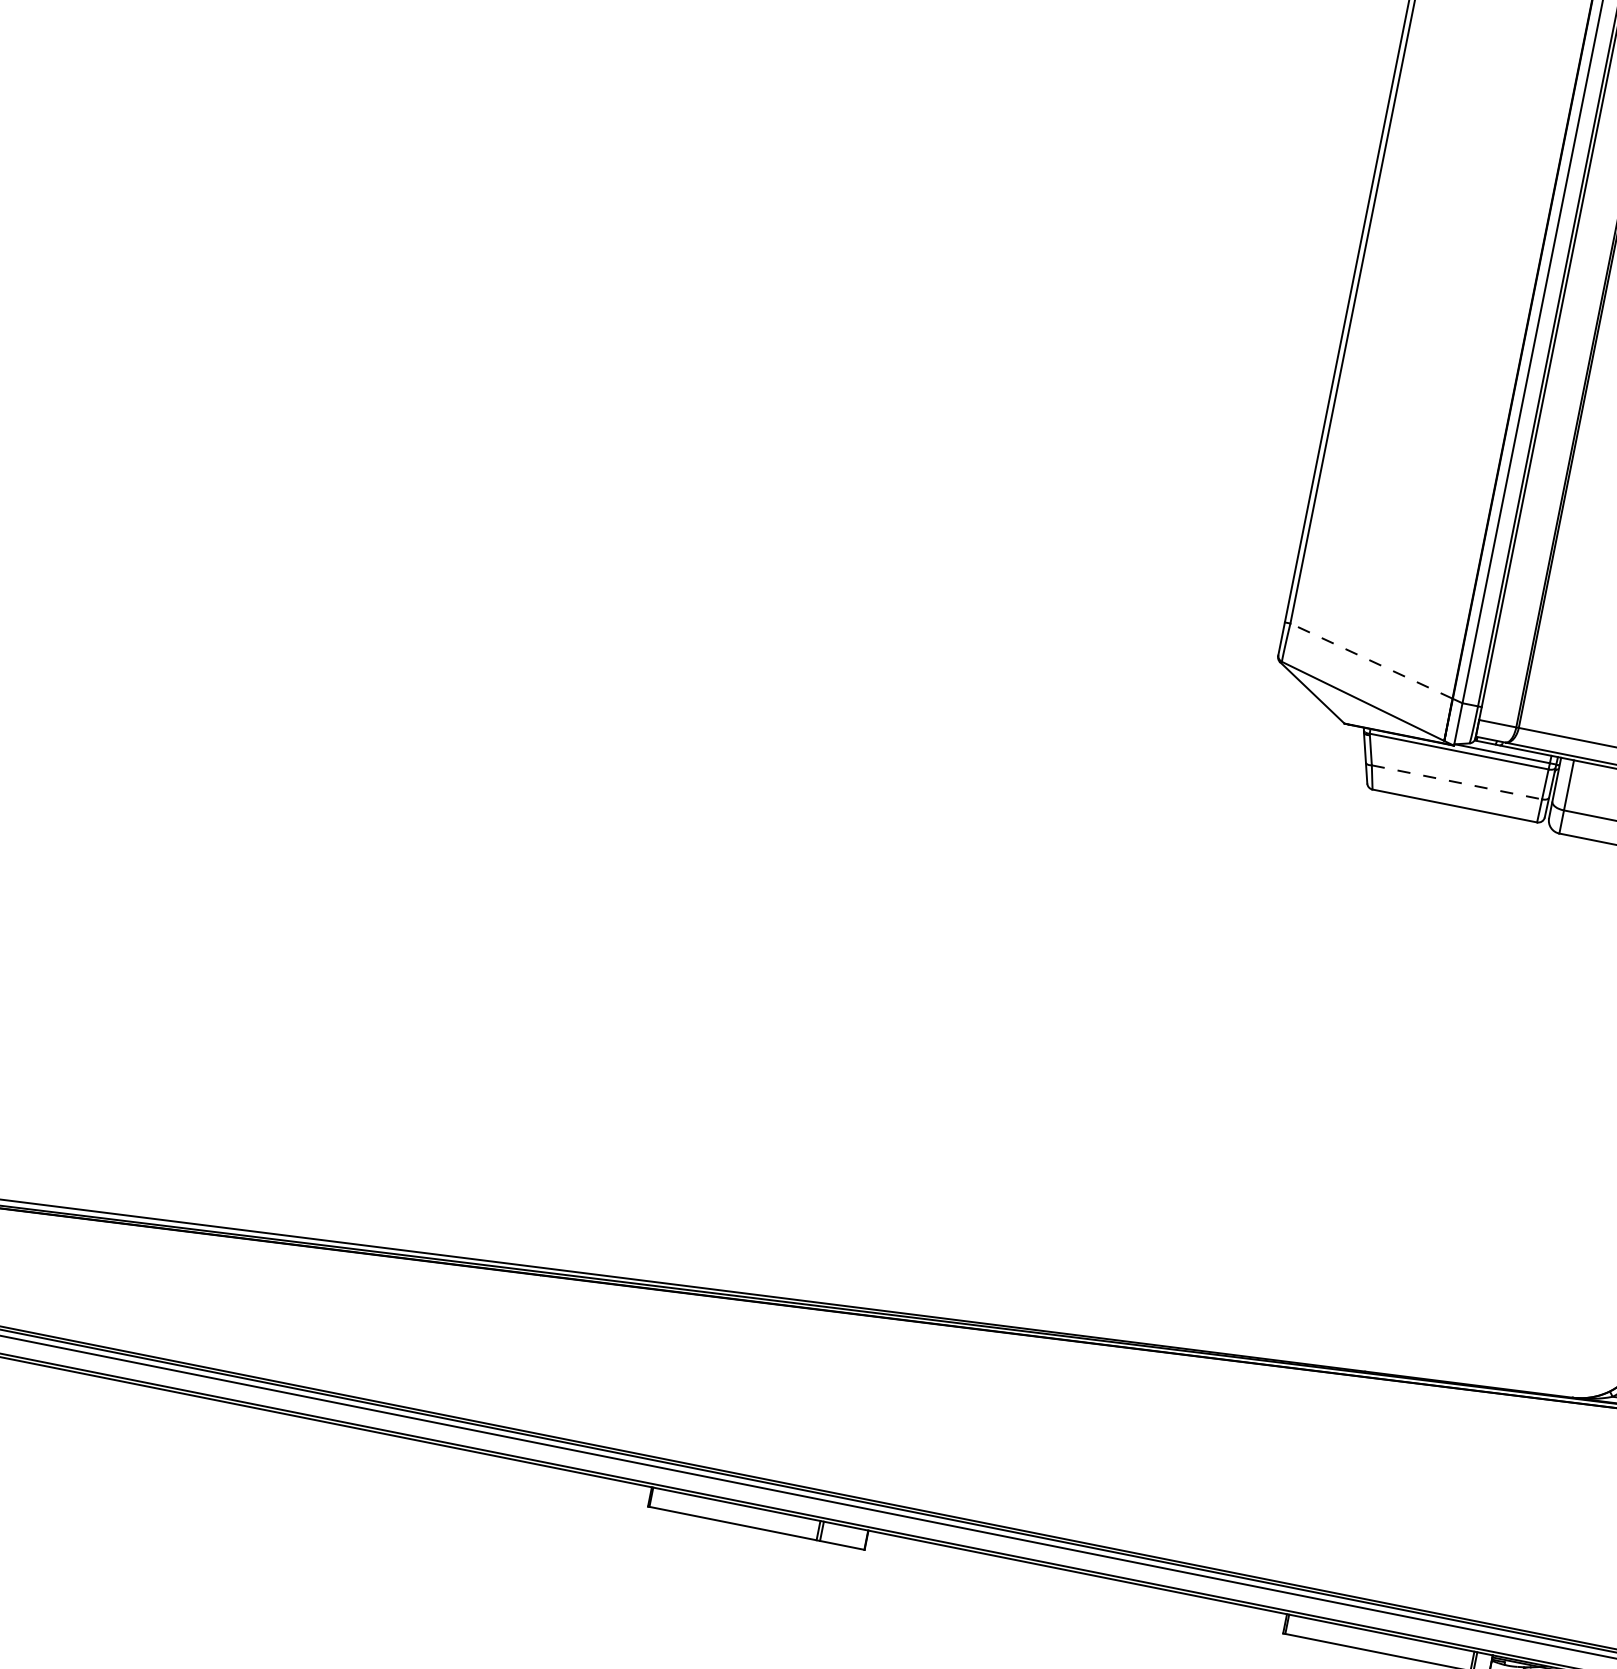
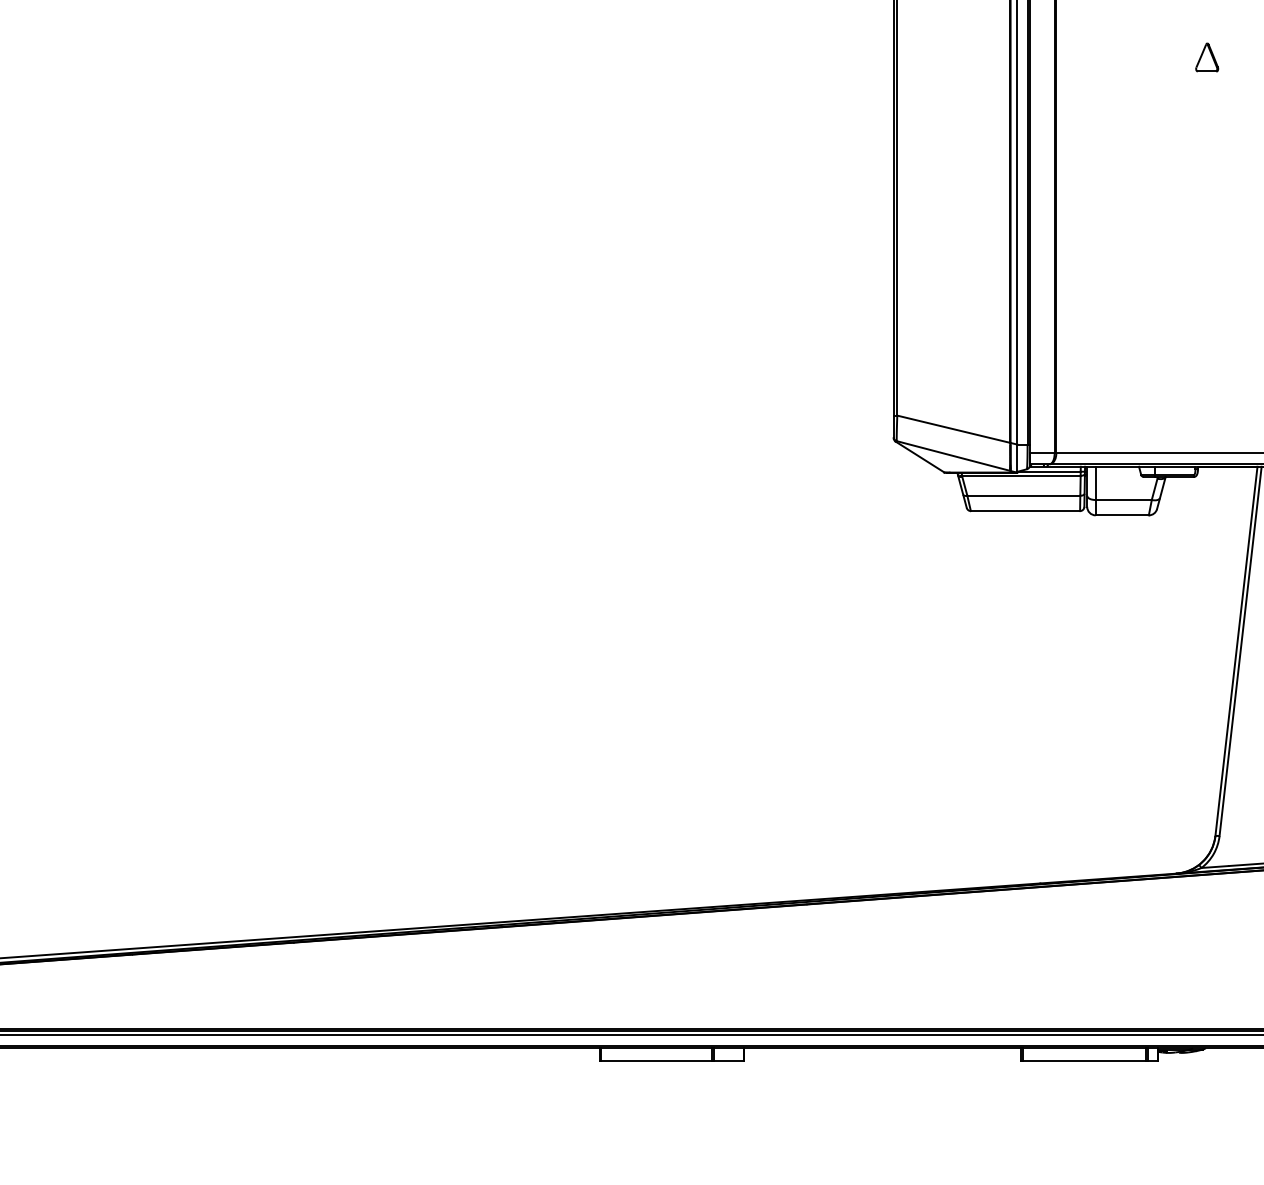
line: (1370, 661) -> (953, 429), dashed -> solid
line: (1458, 782) -> (1024, 495), dashed -> solid

